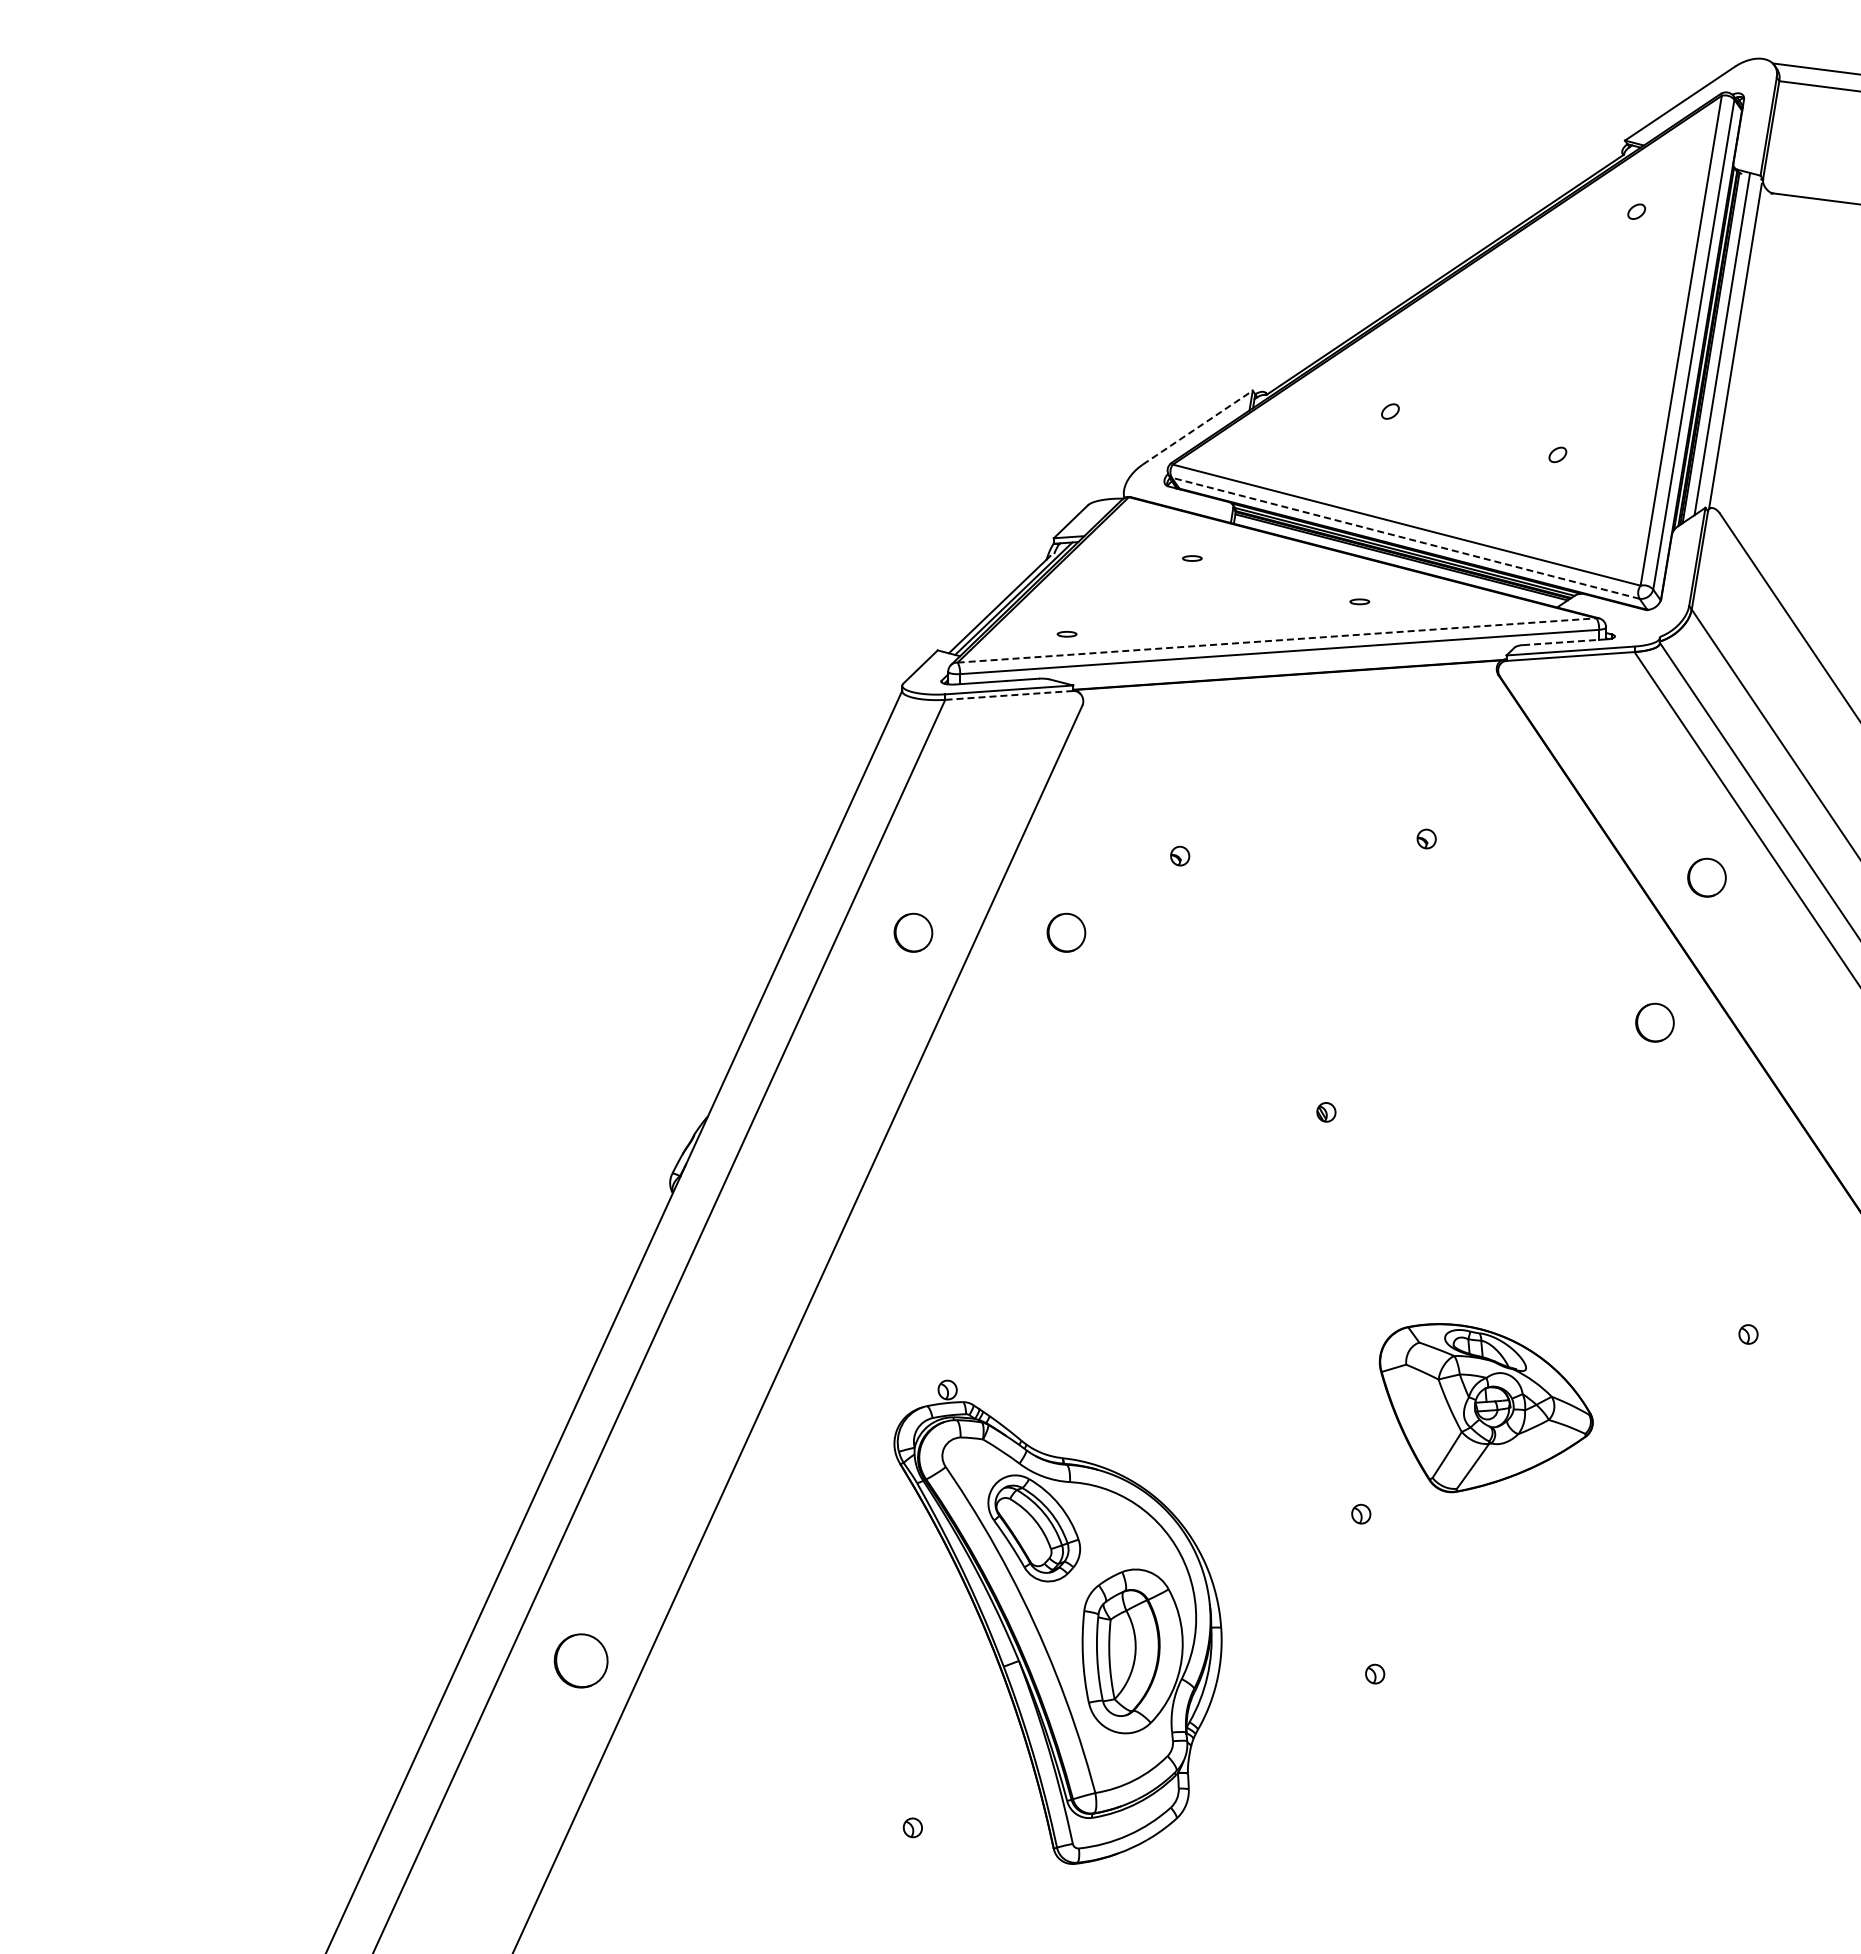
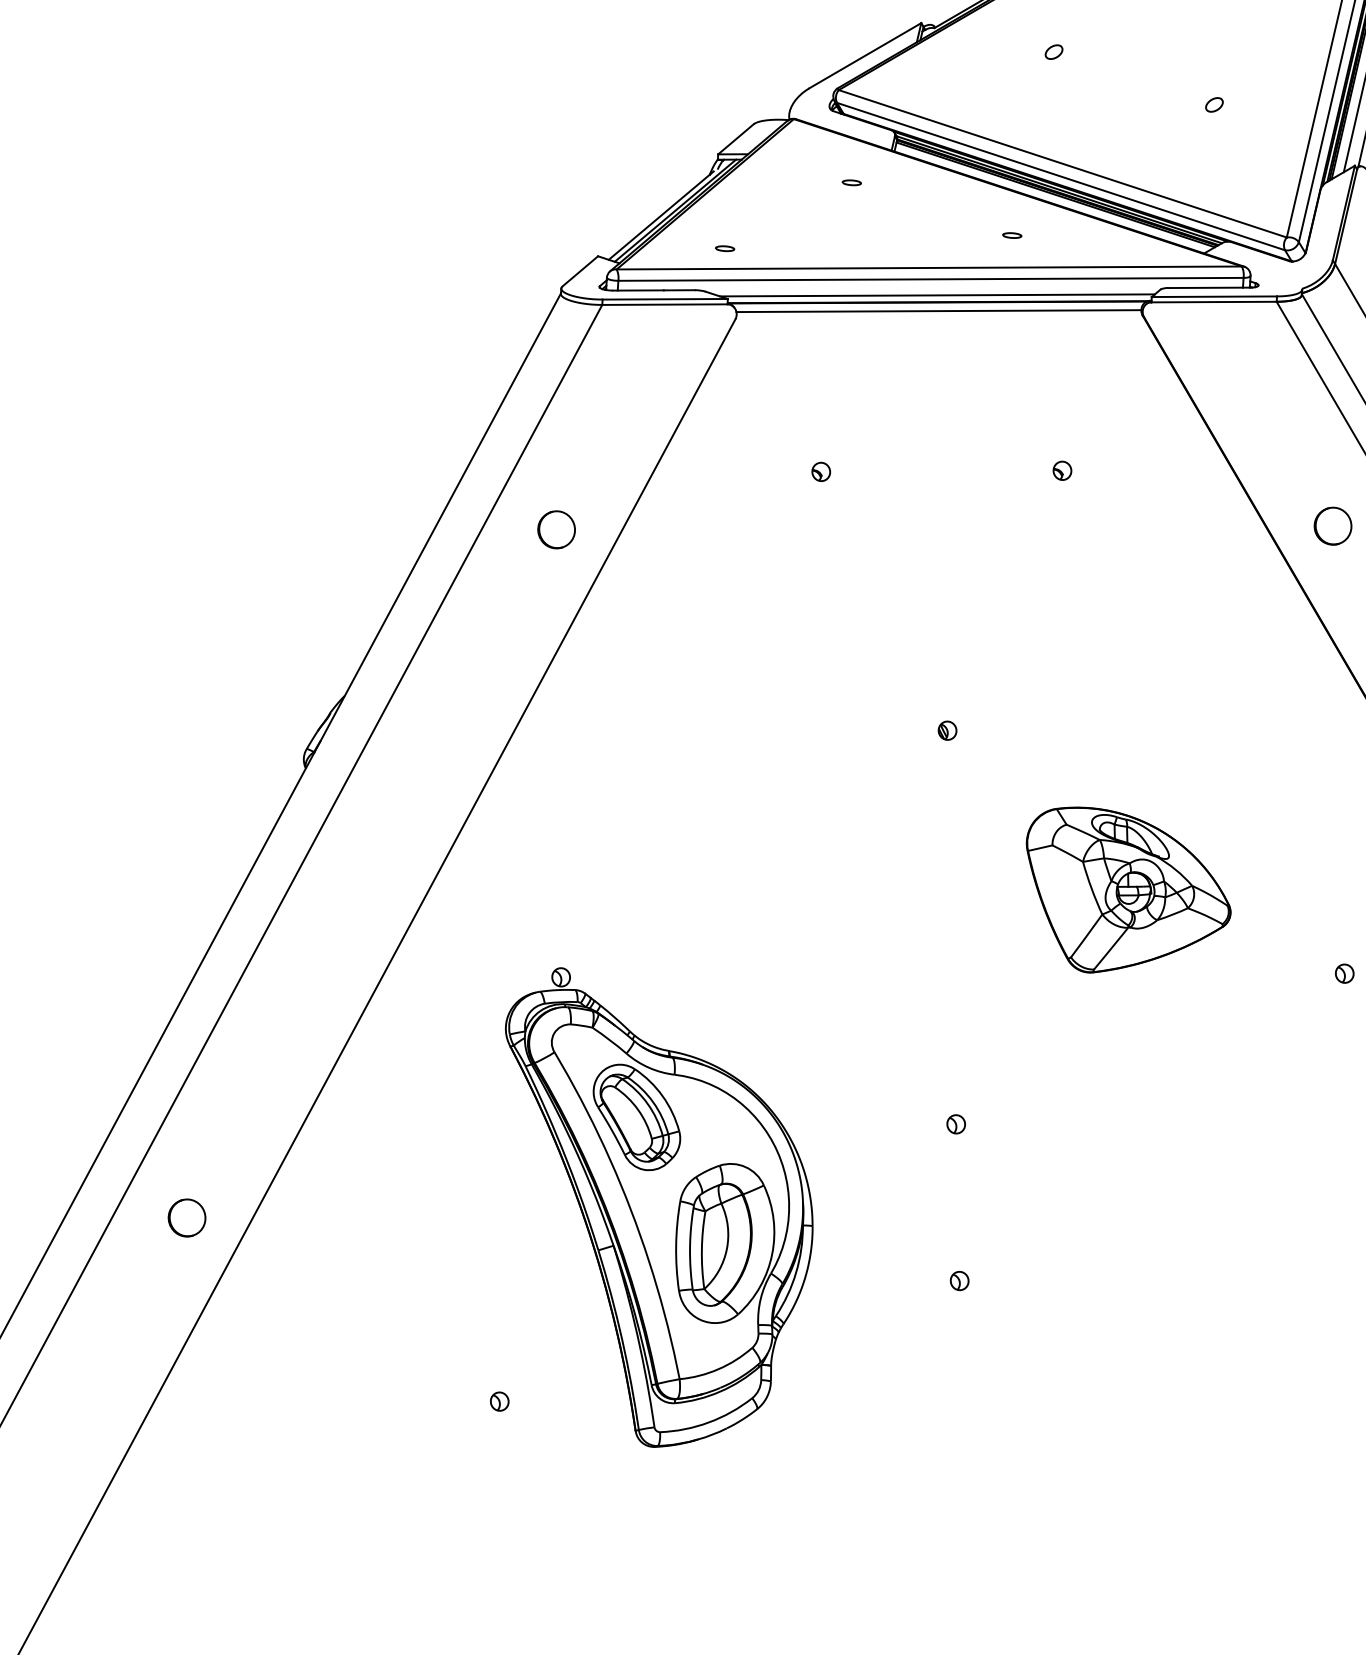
line: (1198, 427) -> (866, 55), dashed -> solid
line: (1405, 538) -> (1060, 176), dashed -> solid
line: (1277, 640) -> (929, 268), dashed -> solid
line: (1564, 642) -> (1209, 288), dashed -> solid
line: (1287, 667) -> (937, 294), added
line: (1289, 683) -> (938, 310), added
line: (1008, 695) -> (664, 304), dashed -> solid
part: (1066, 932) -> (705, 539), removed
part: (1654, 1022) -> (1272, 663), removed
part: (1485, 1408) -> (1126, 893), moved
part: (580, 1660) -> (186, 1217), size x0.71

